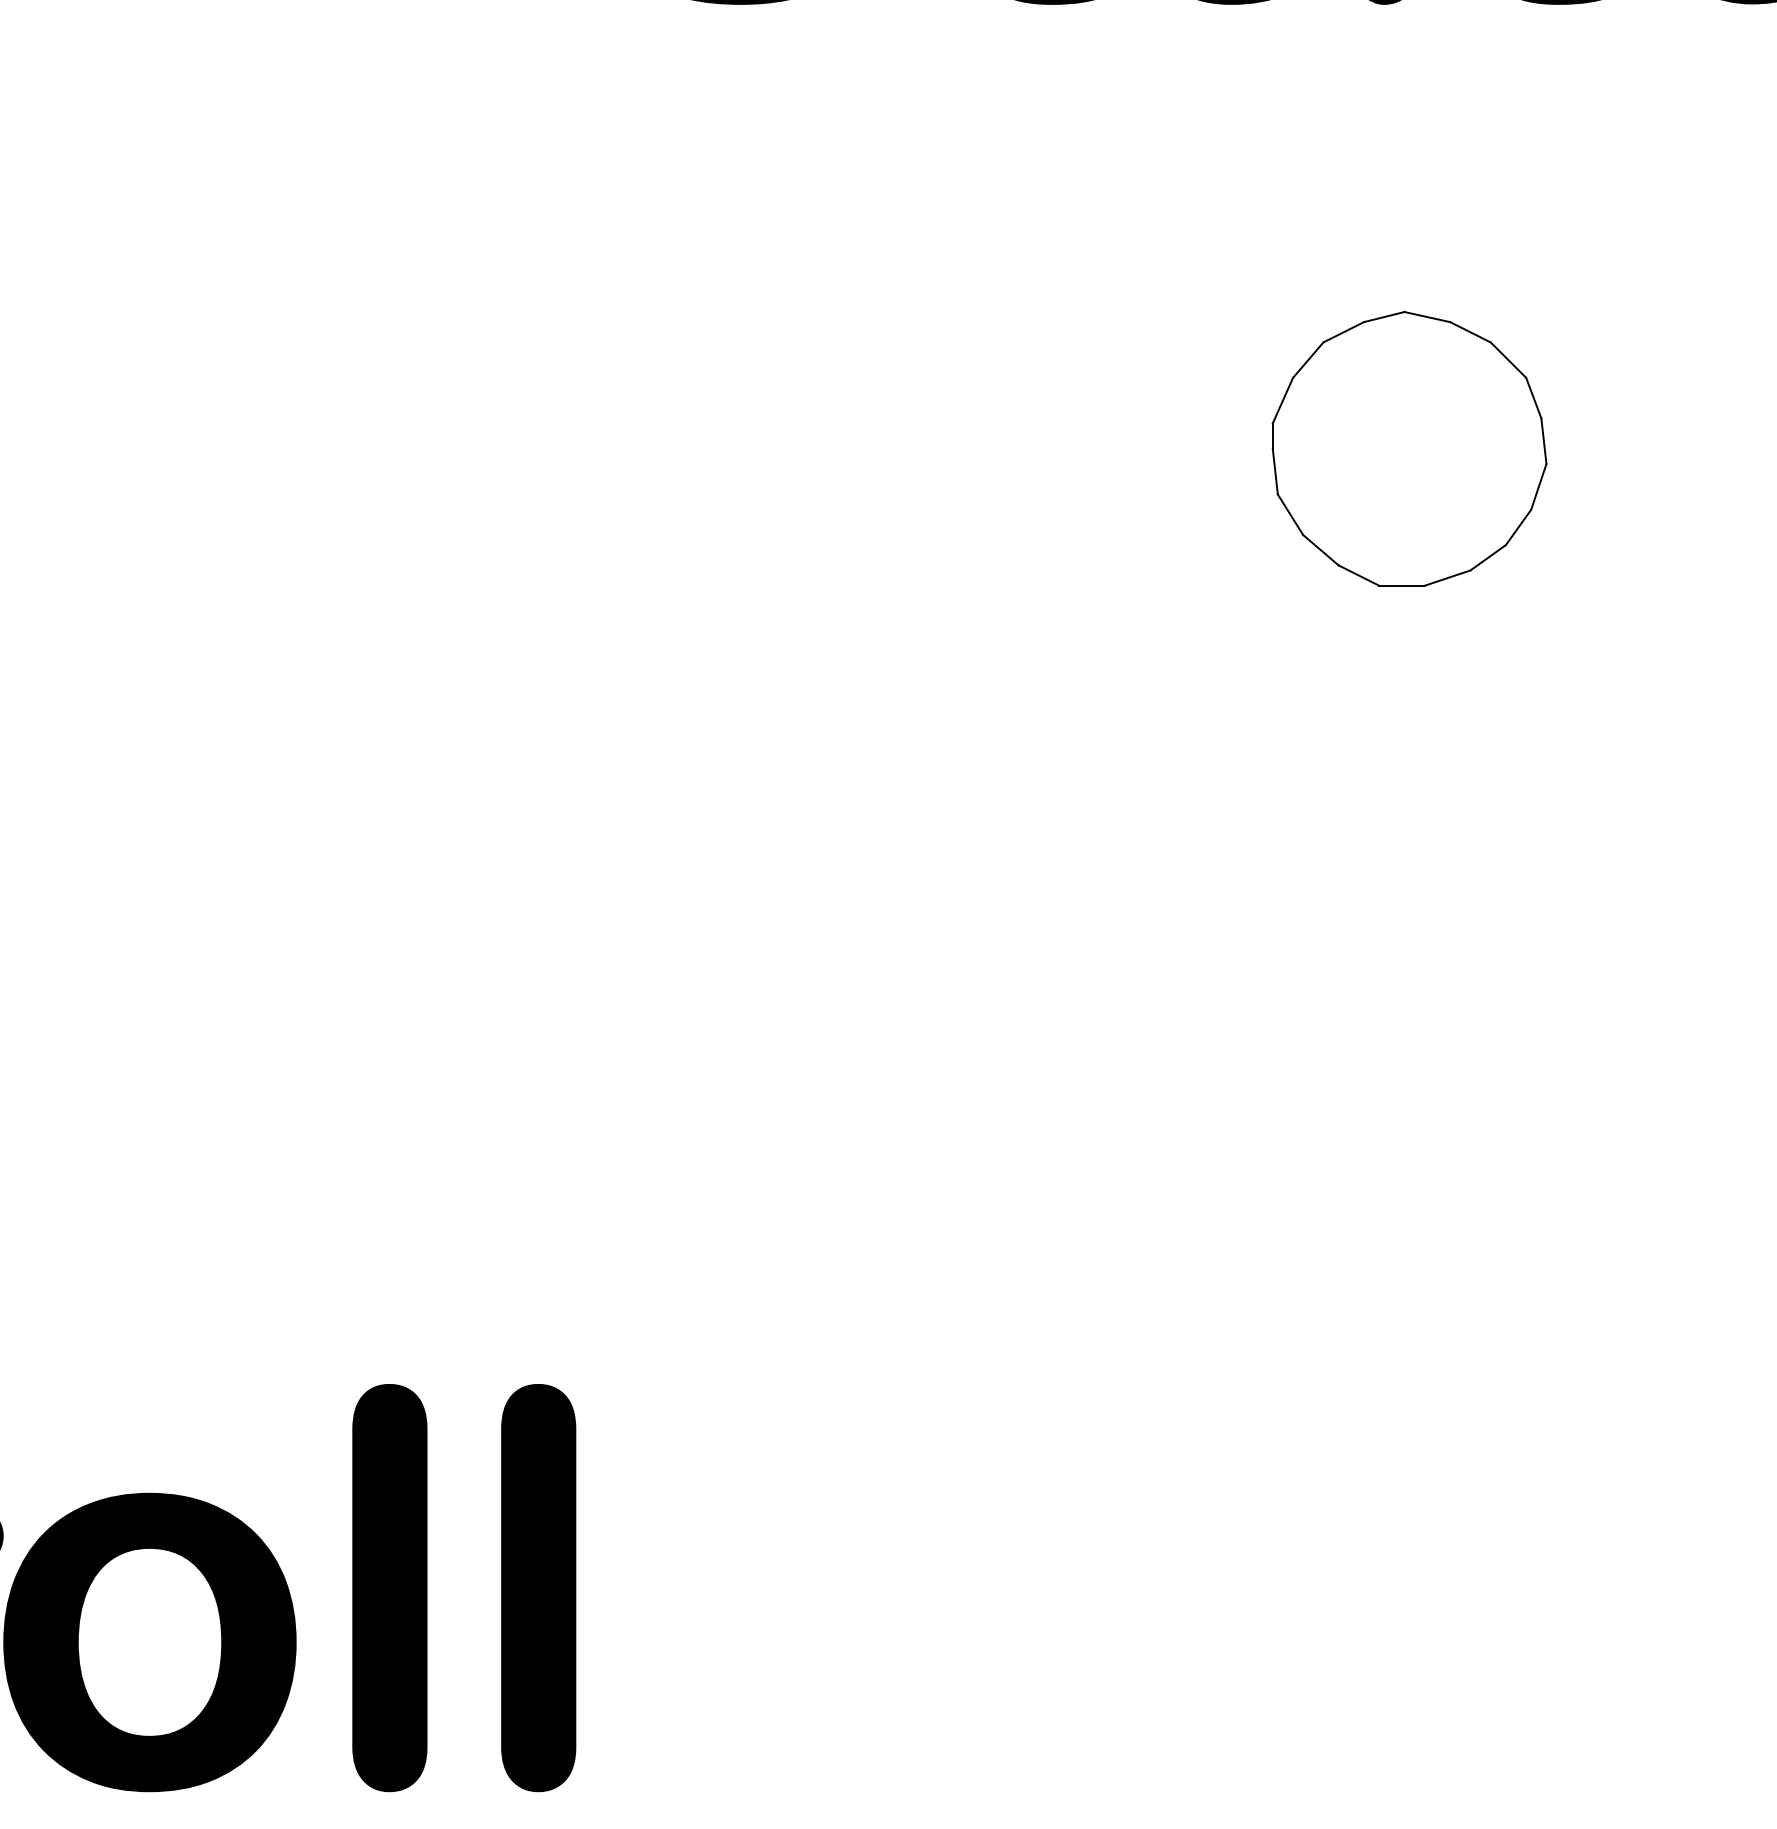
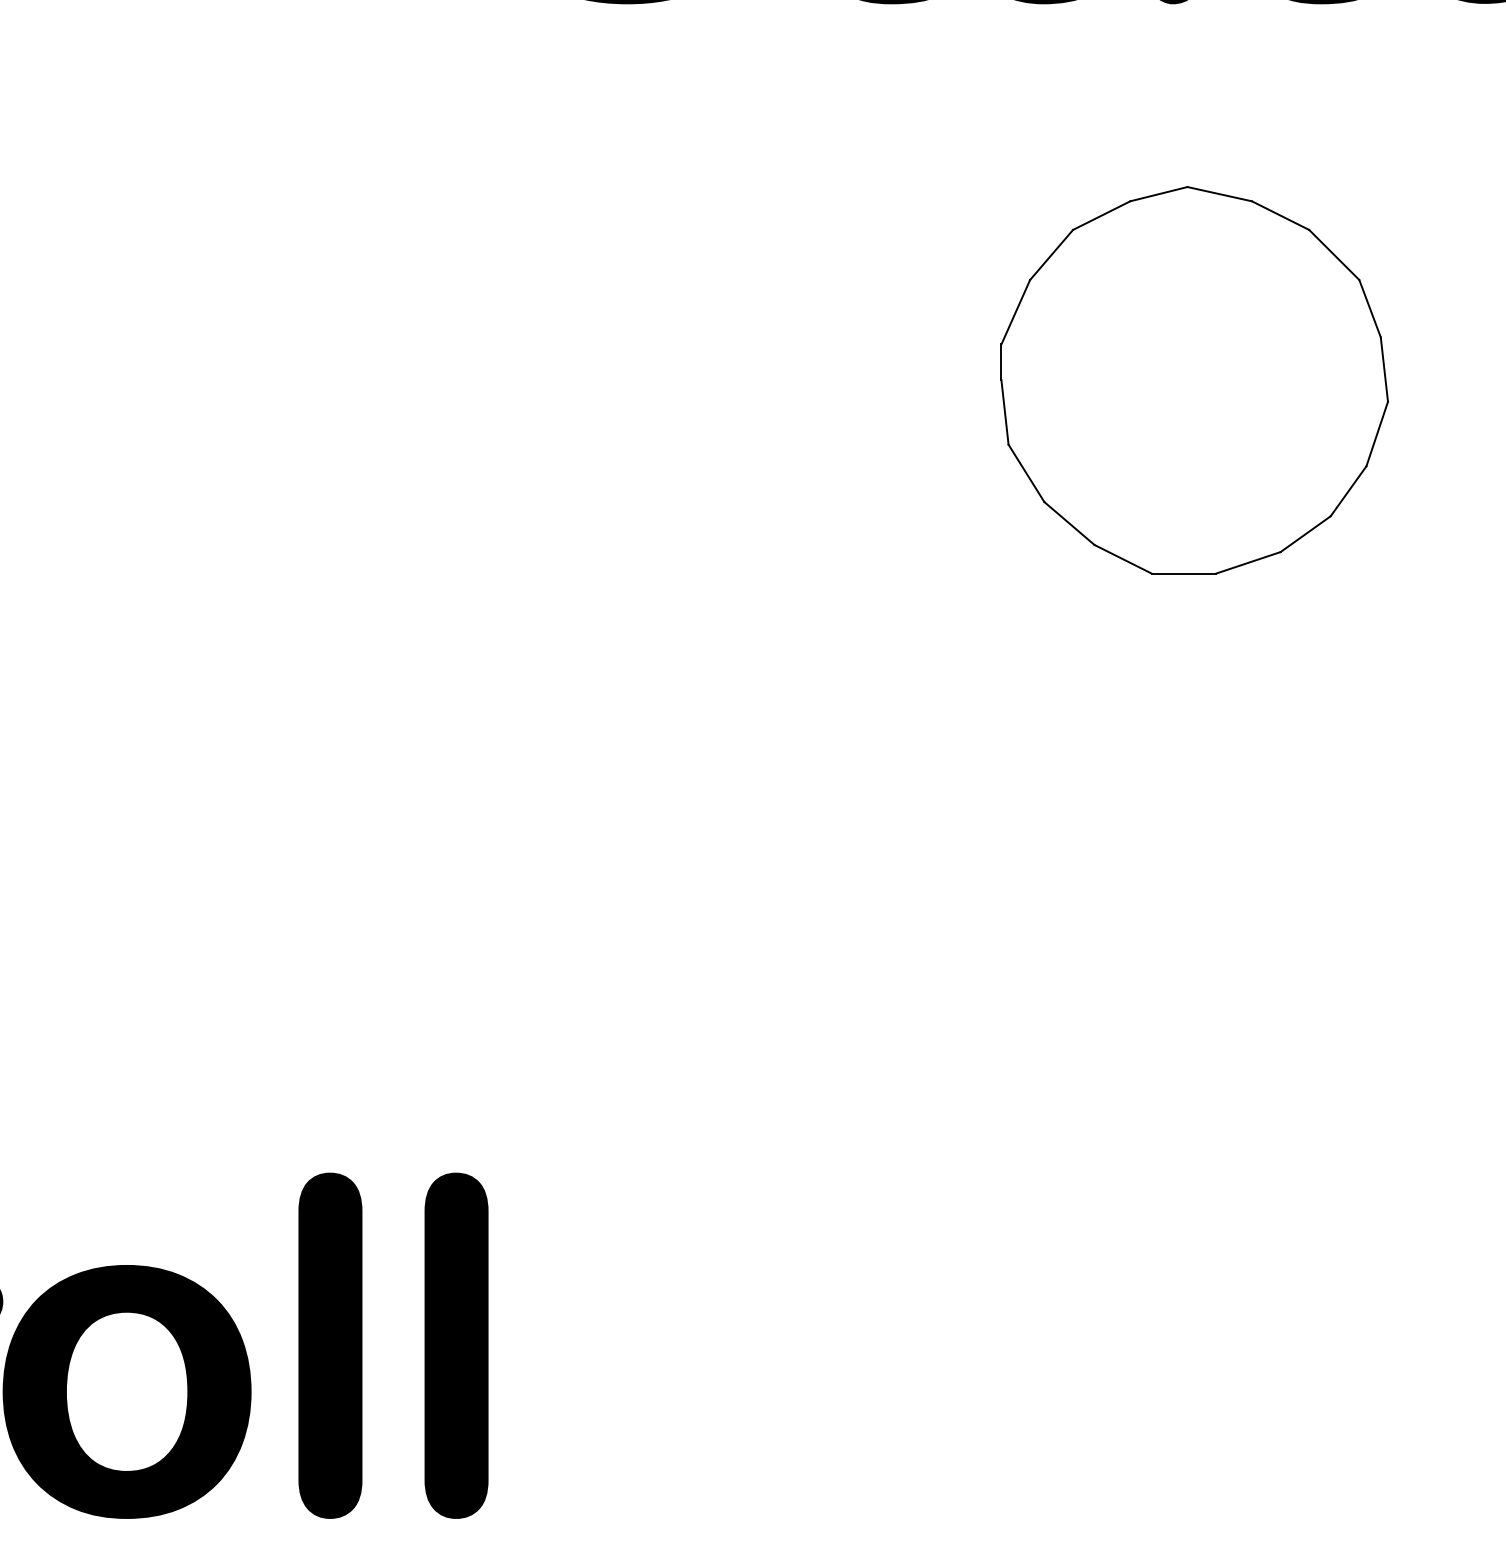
part: (1409, 448) -> (1194, 380), size x1.67

